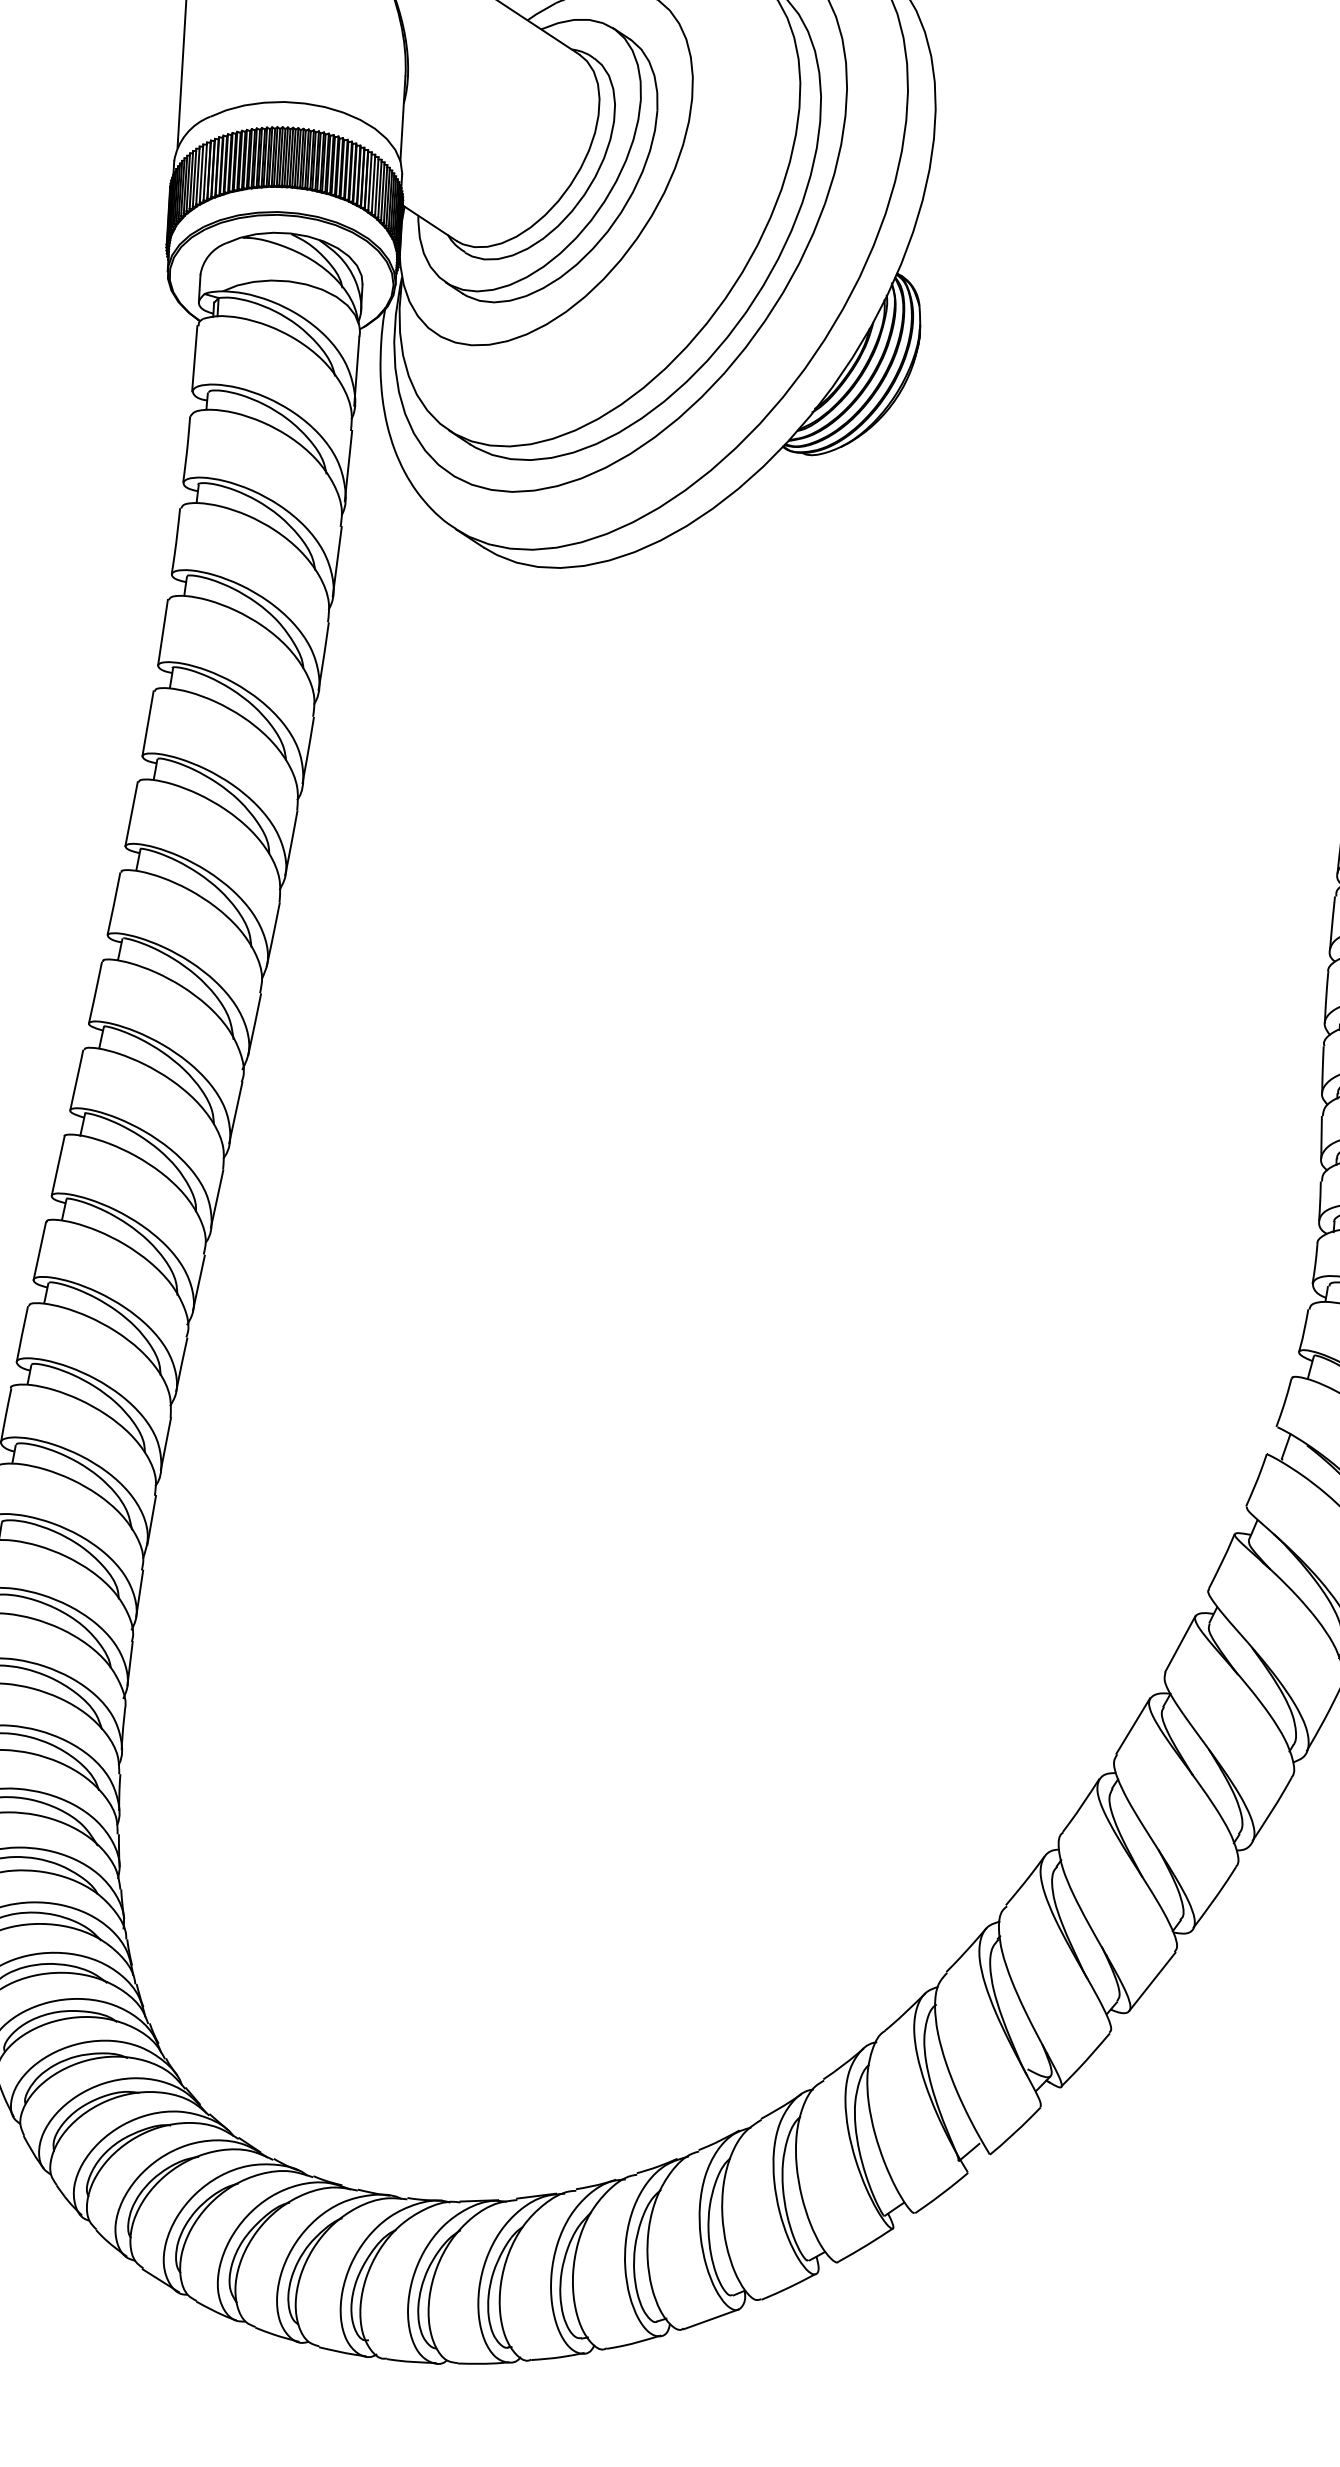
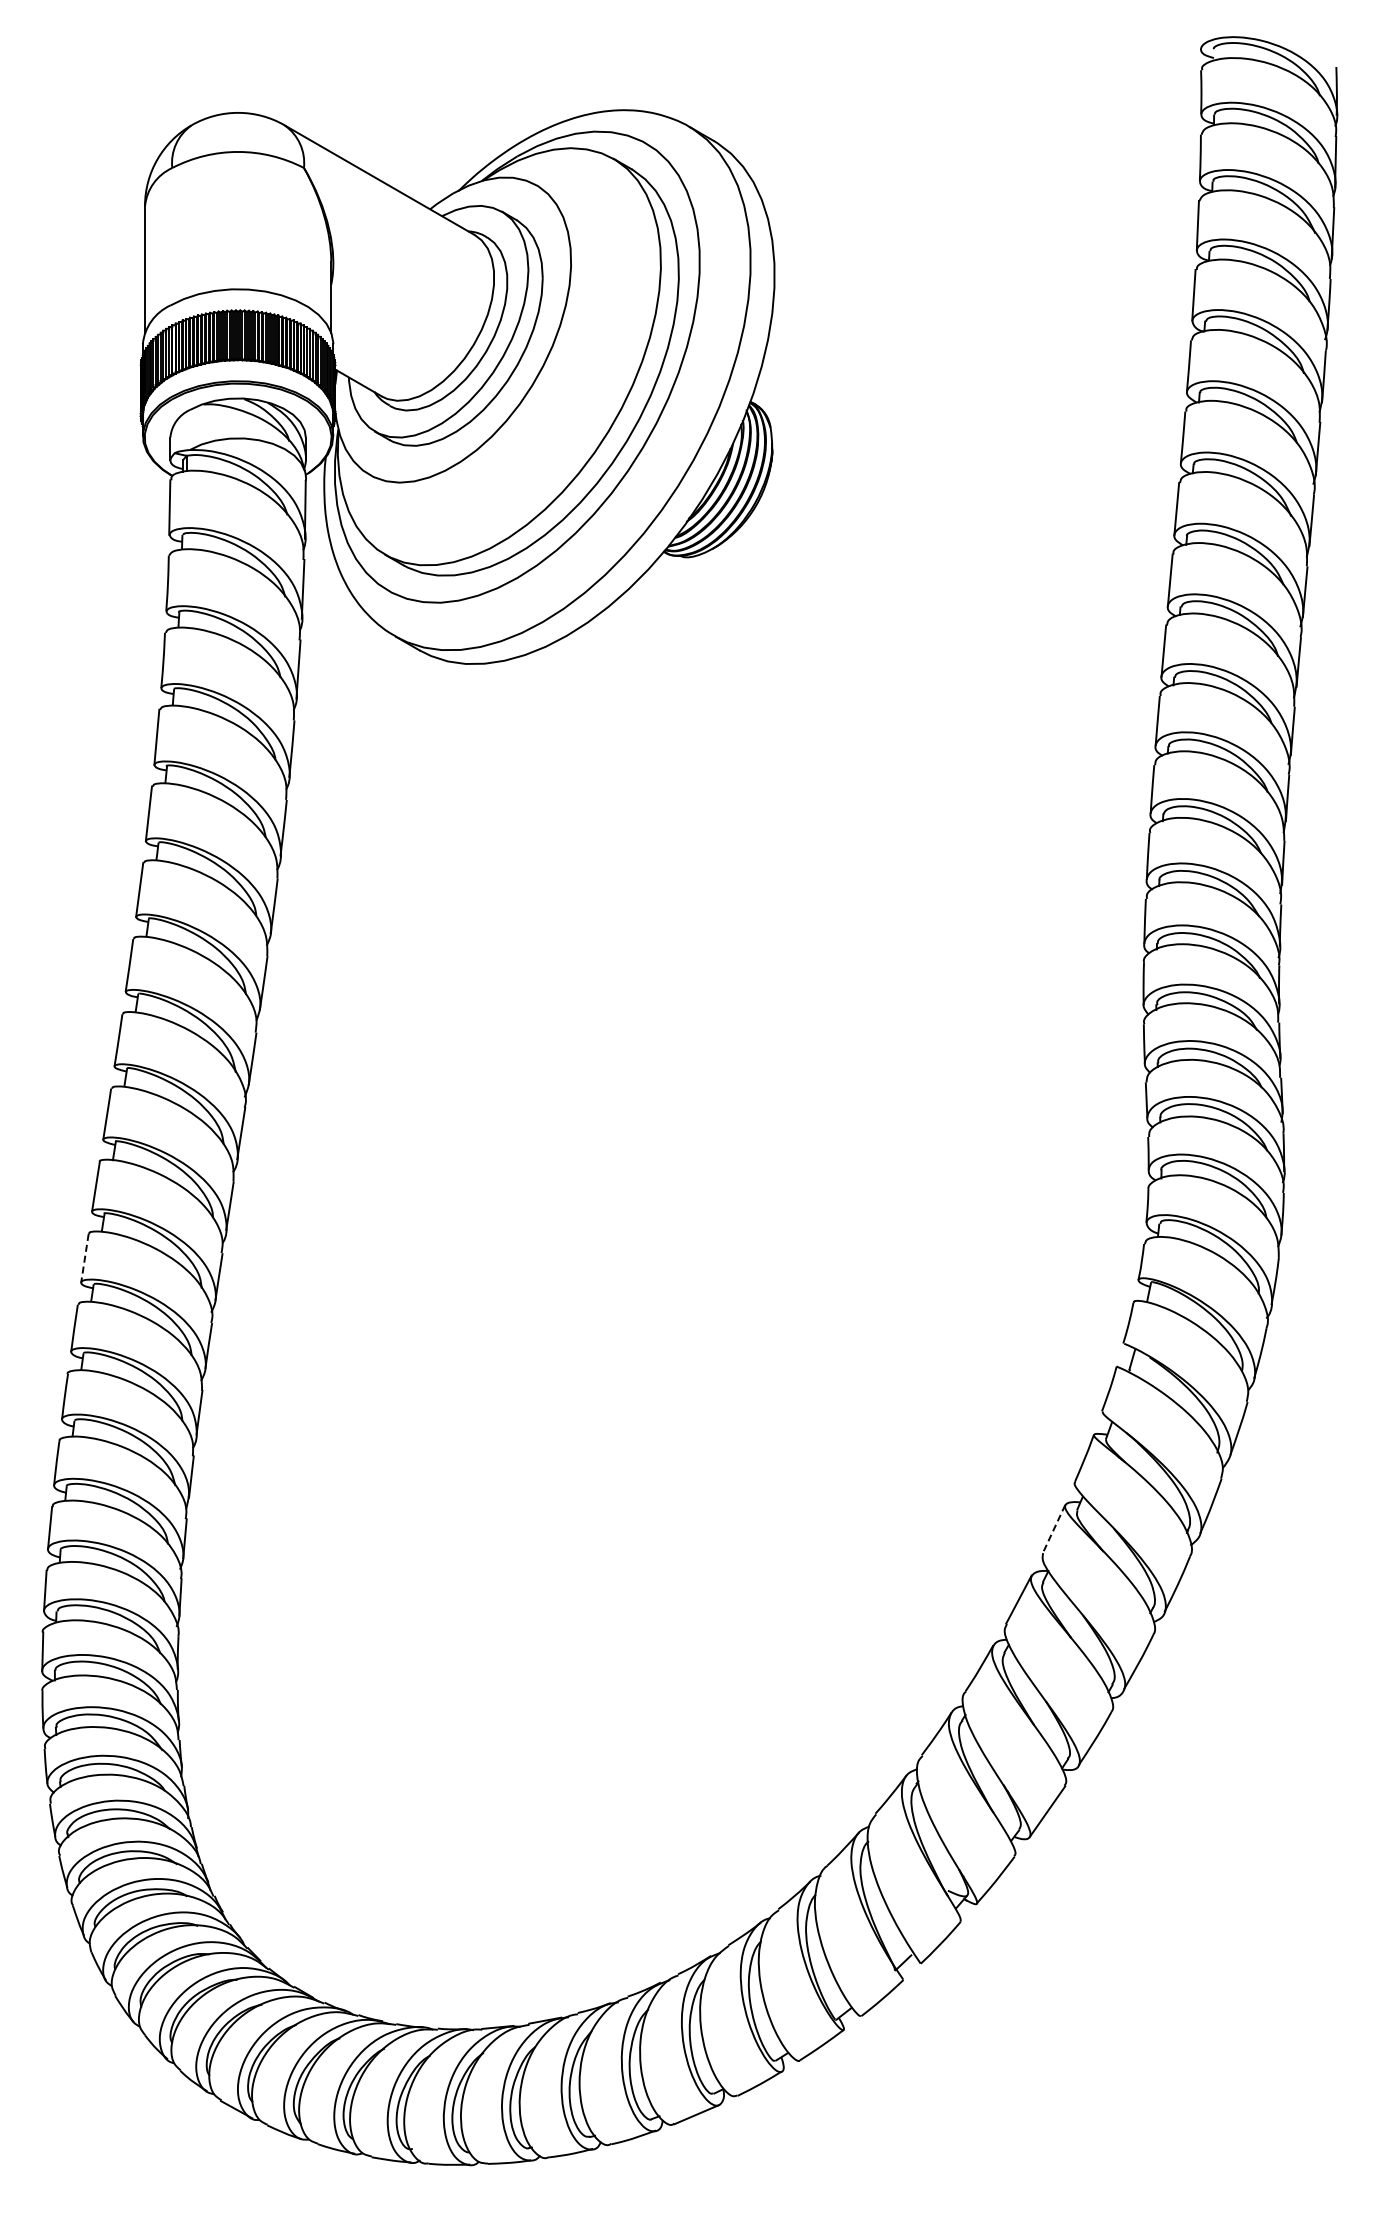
line: (39, 1251) -> (84, 1258), solid -> dashed
line: (1179, 1644) -> (1053, 1529), solid -> dashed

